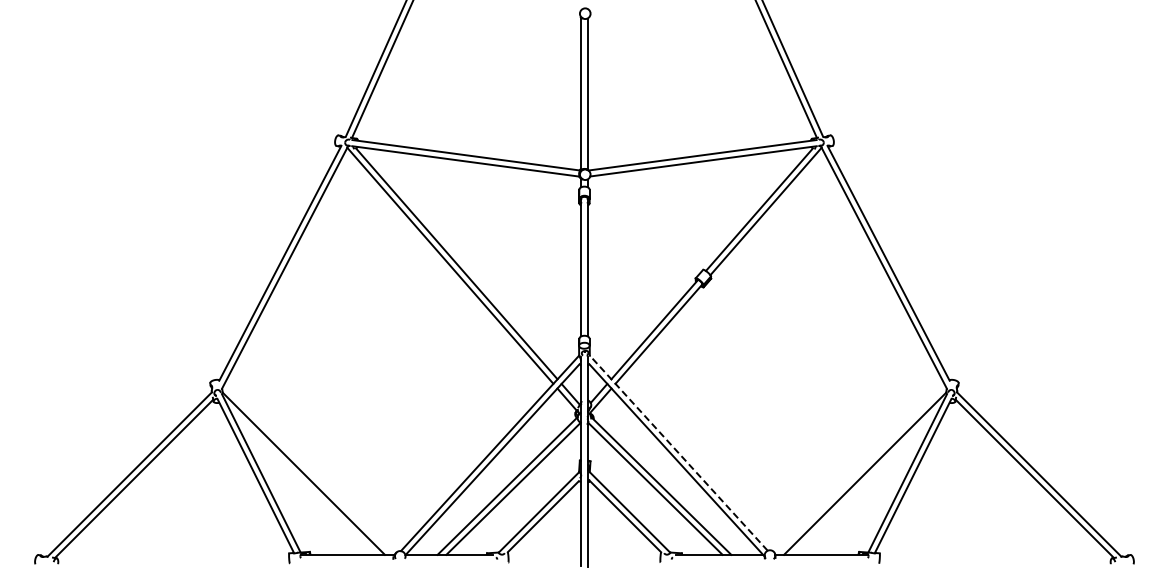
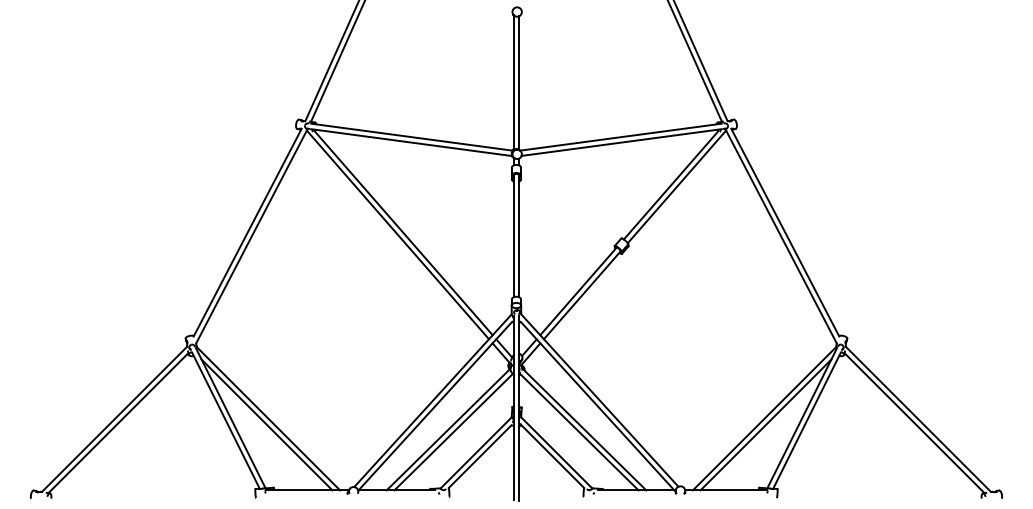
line: (678, 452) -> (599, 399), dashed -> solid
line: (302, 480) -> (267, 424), added
line: (866, 480) -> (765, 424), added

